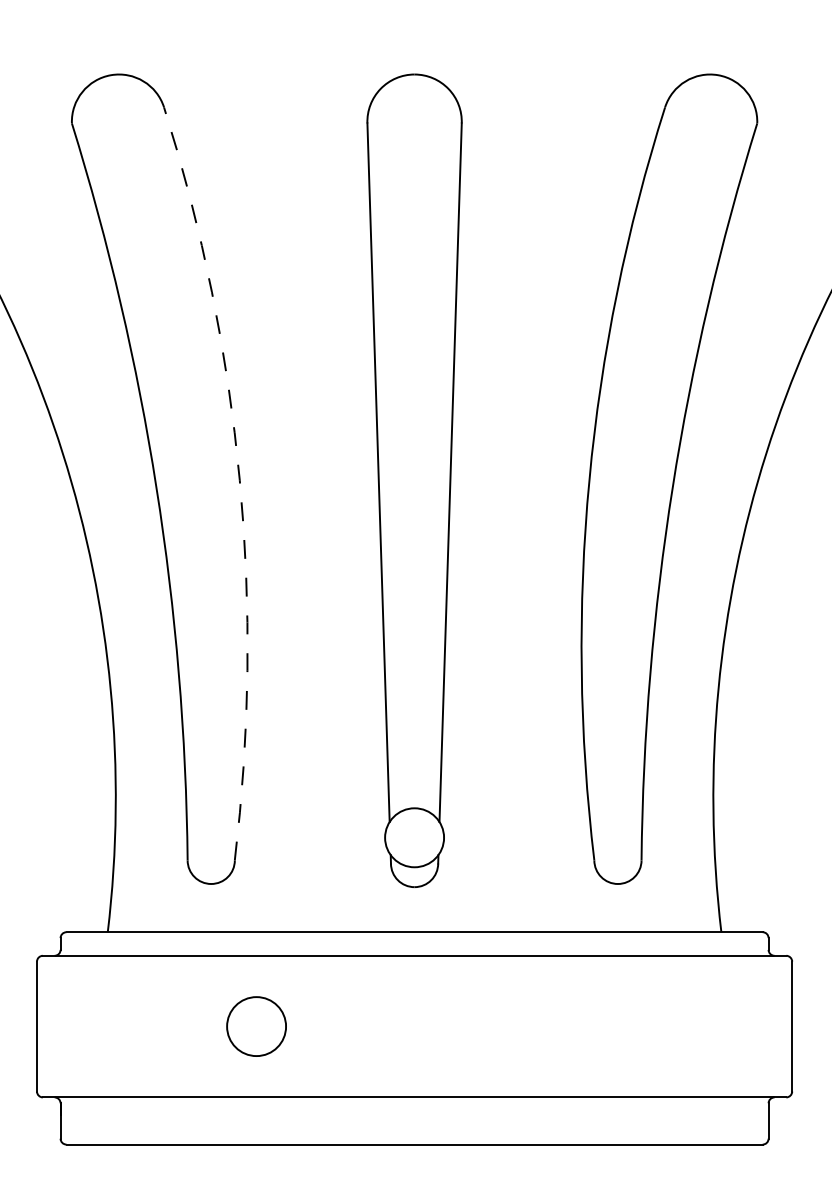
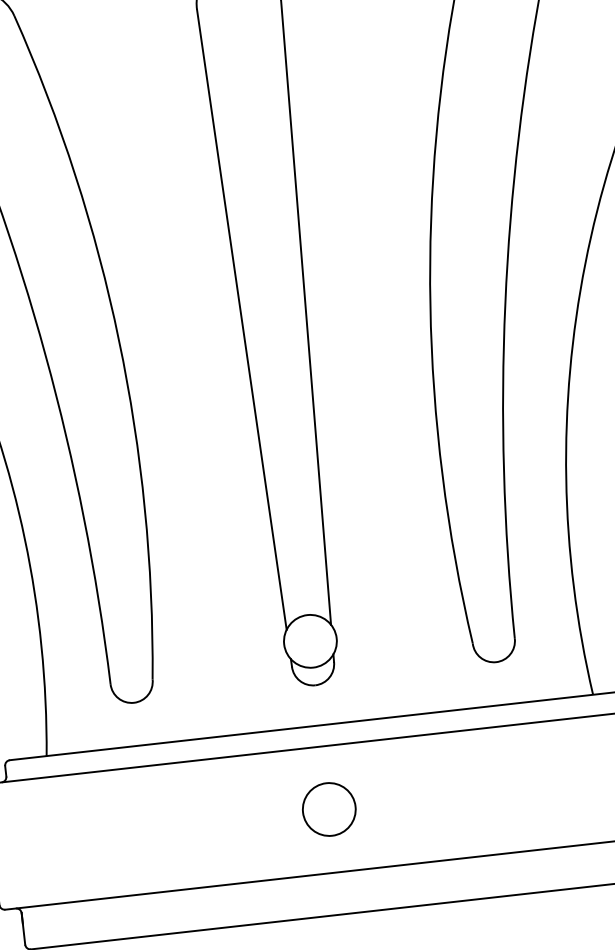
arc: (239, 480) -> (118, 340), dashed -> solid
circle: (256, 1026) -> (329, 809), moved

